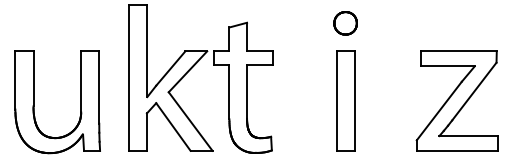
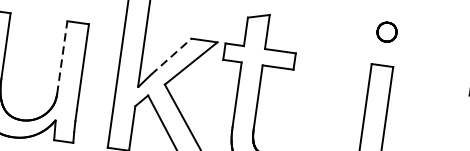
part: (345, 23) -> (386, 32), size x0.7
line: (170, 68) -> (170, 56), solid -> dashed
line: (81, 81) -> (62, 57), solid -> dashed

